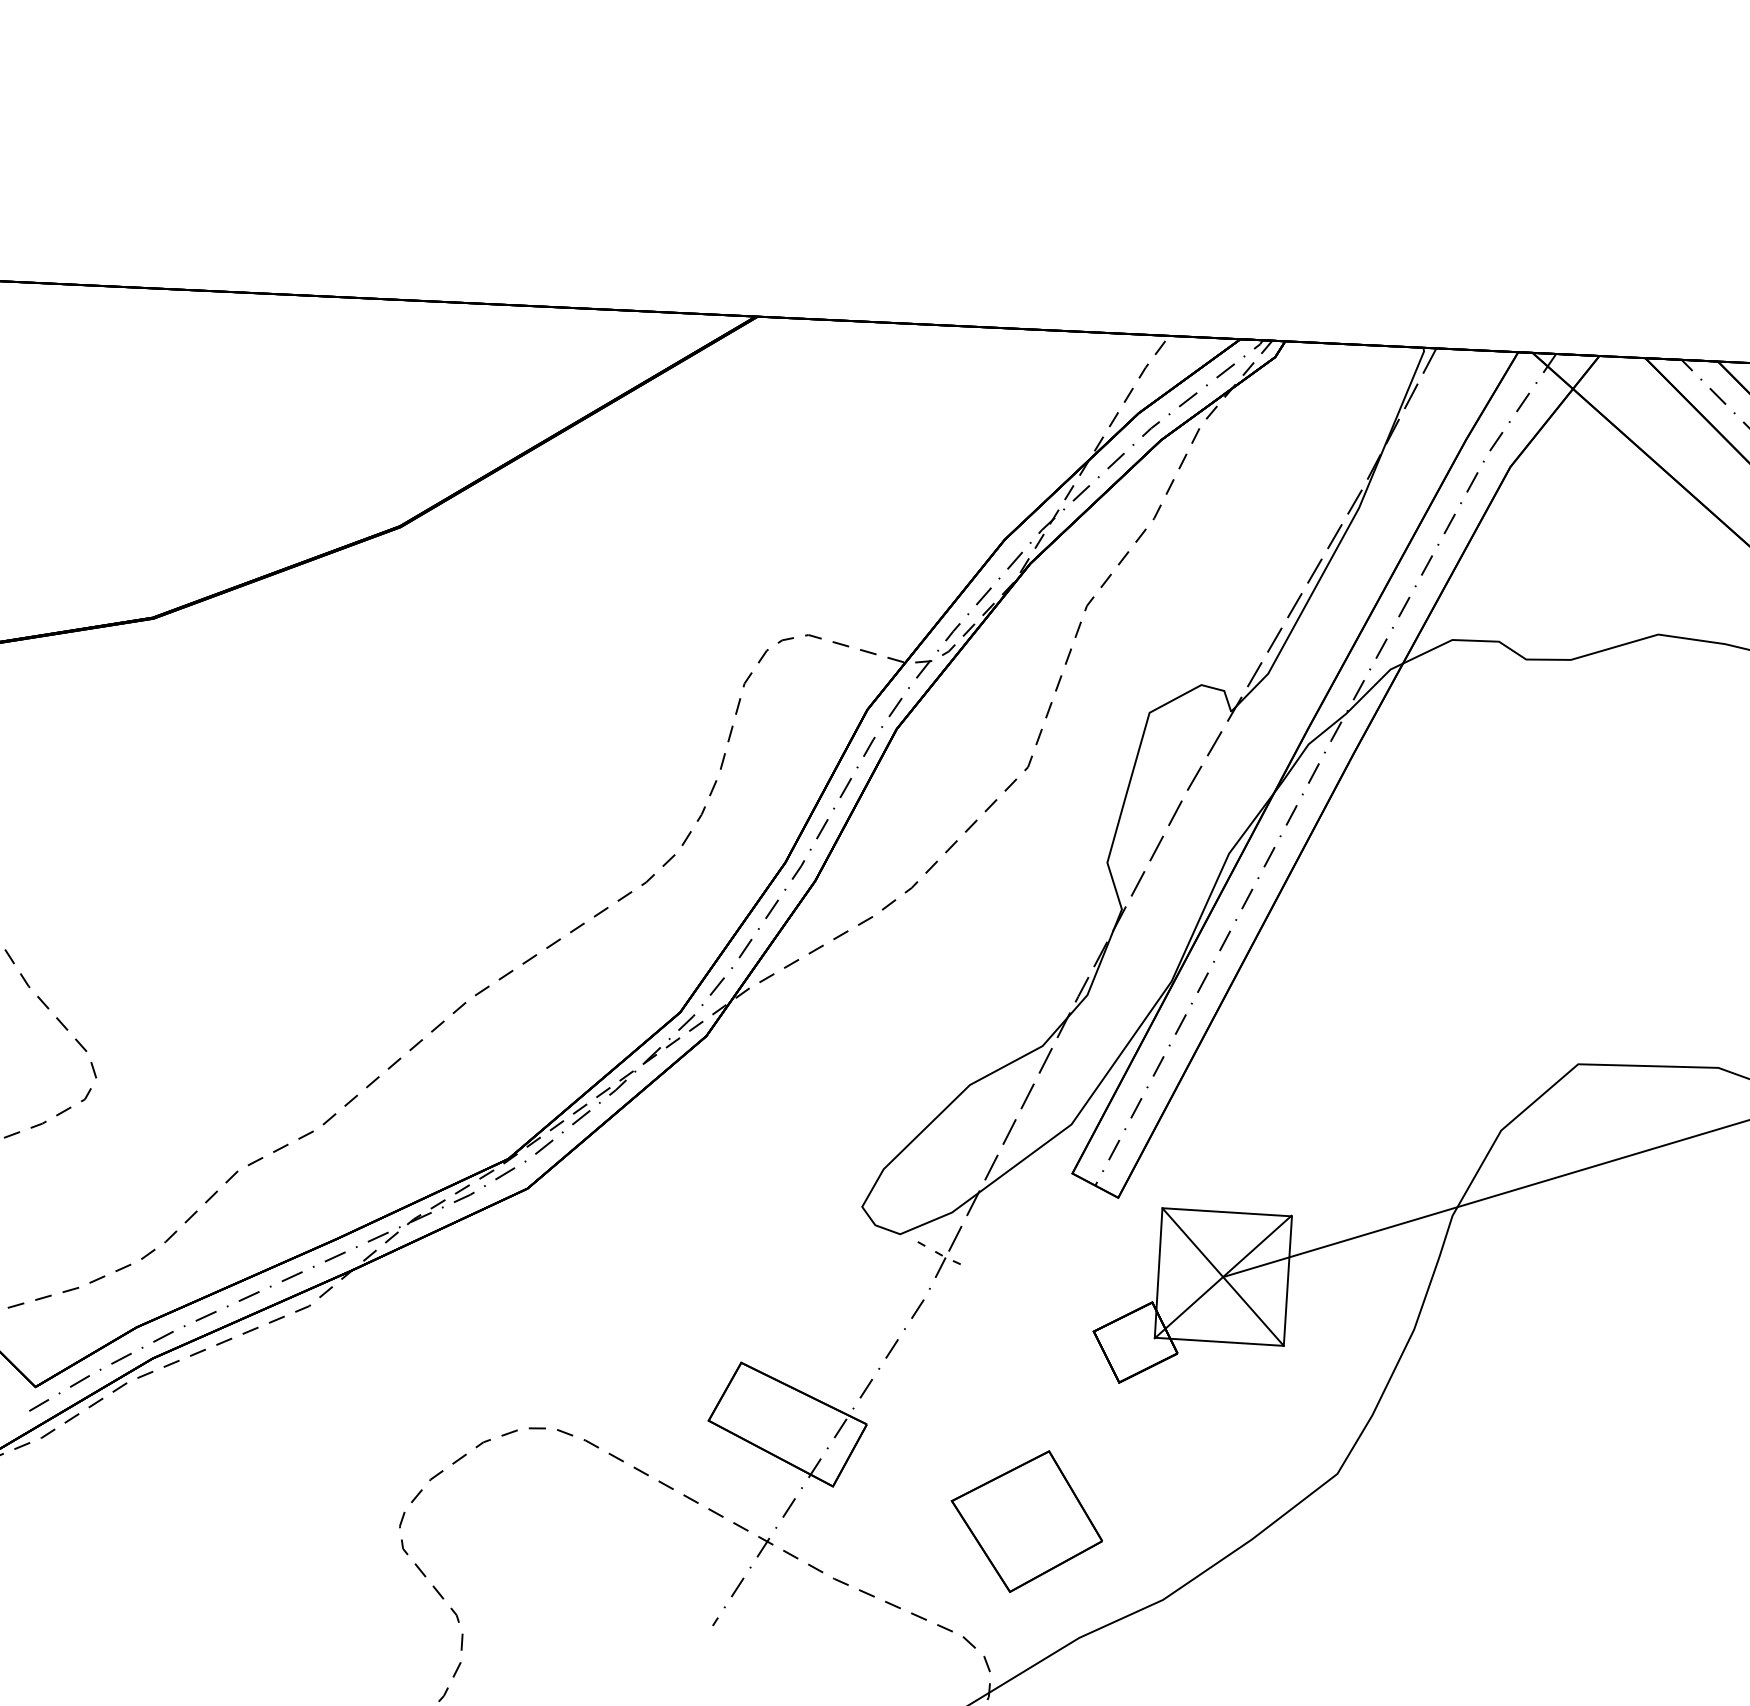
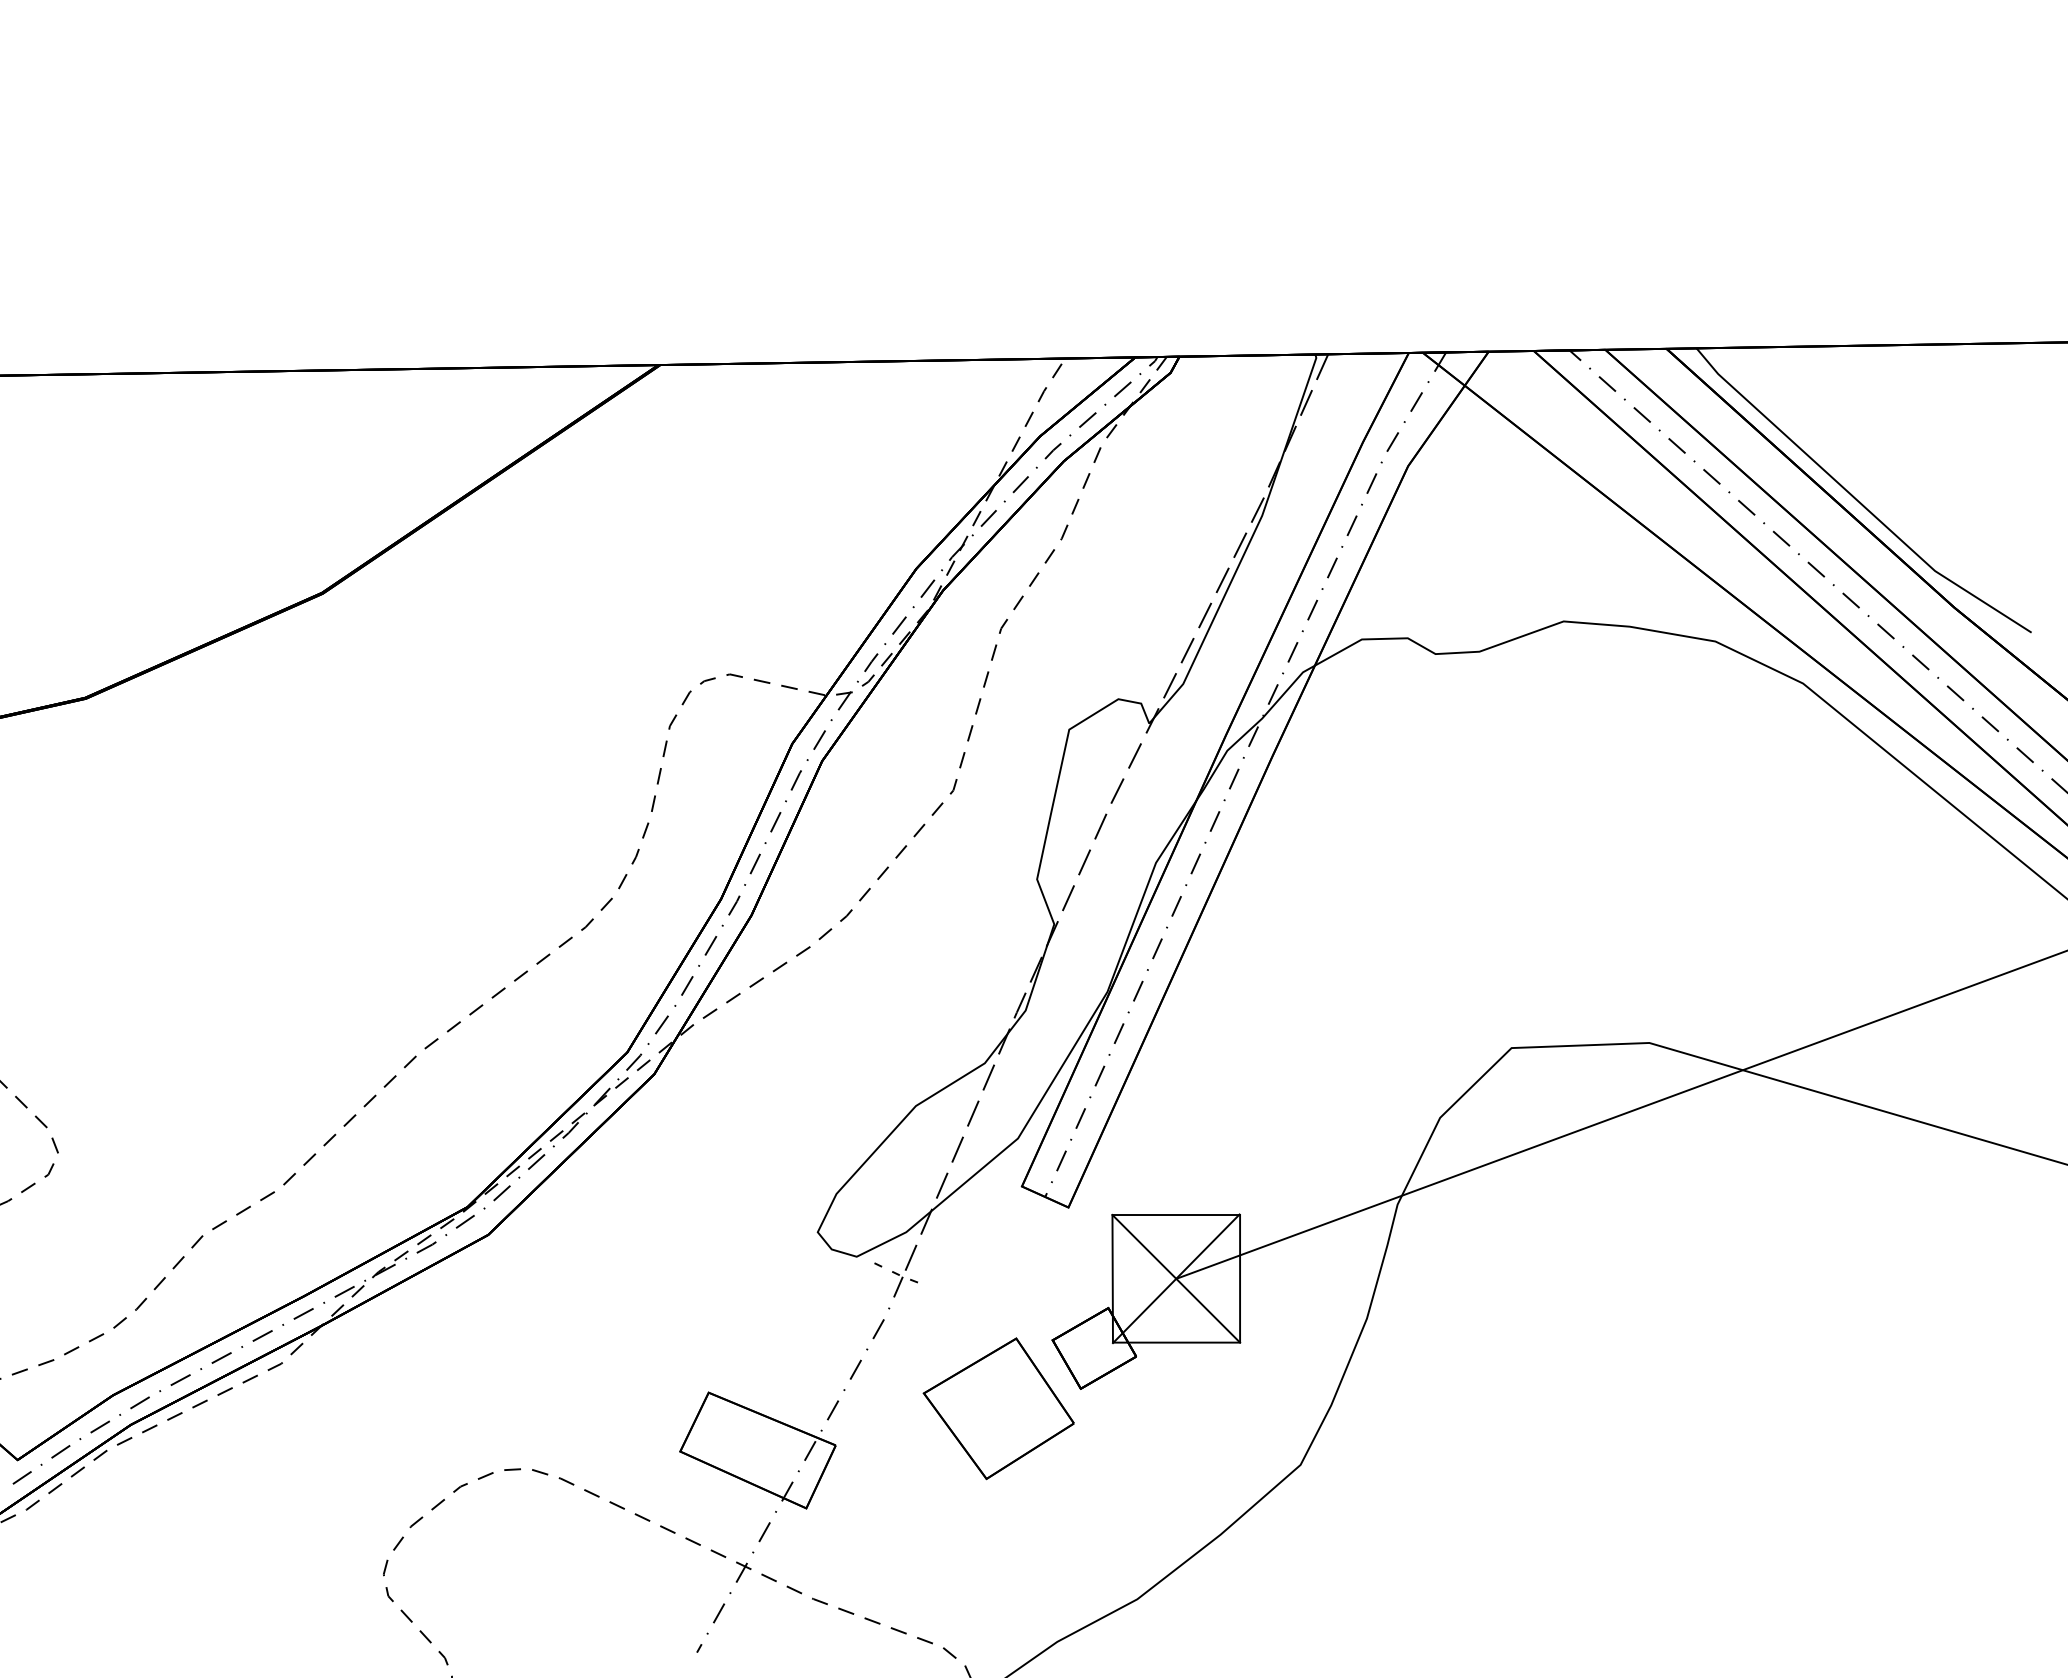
part: (1026, 1521) -> (998, 1408), moved

